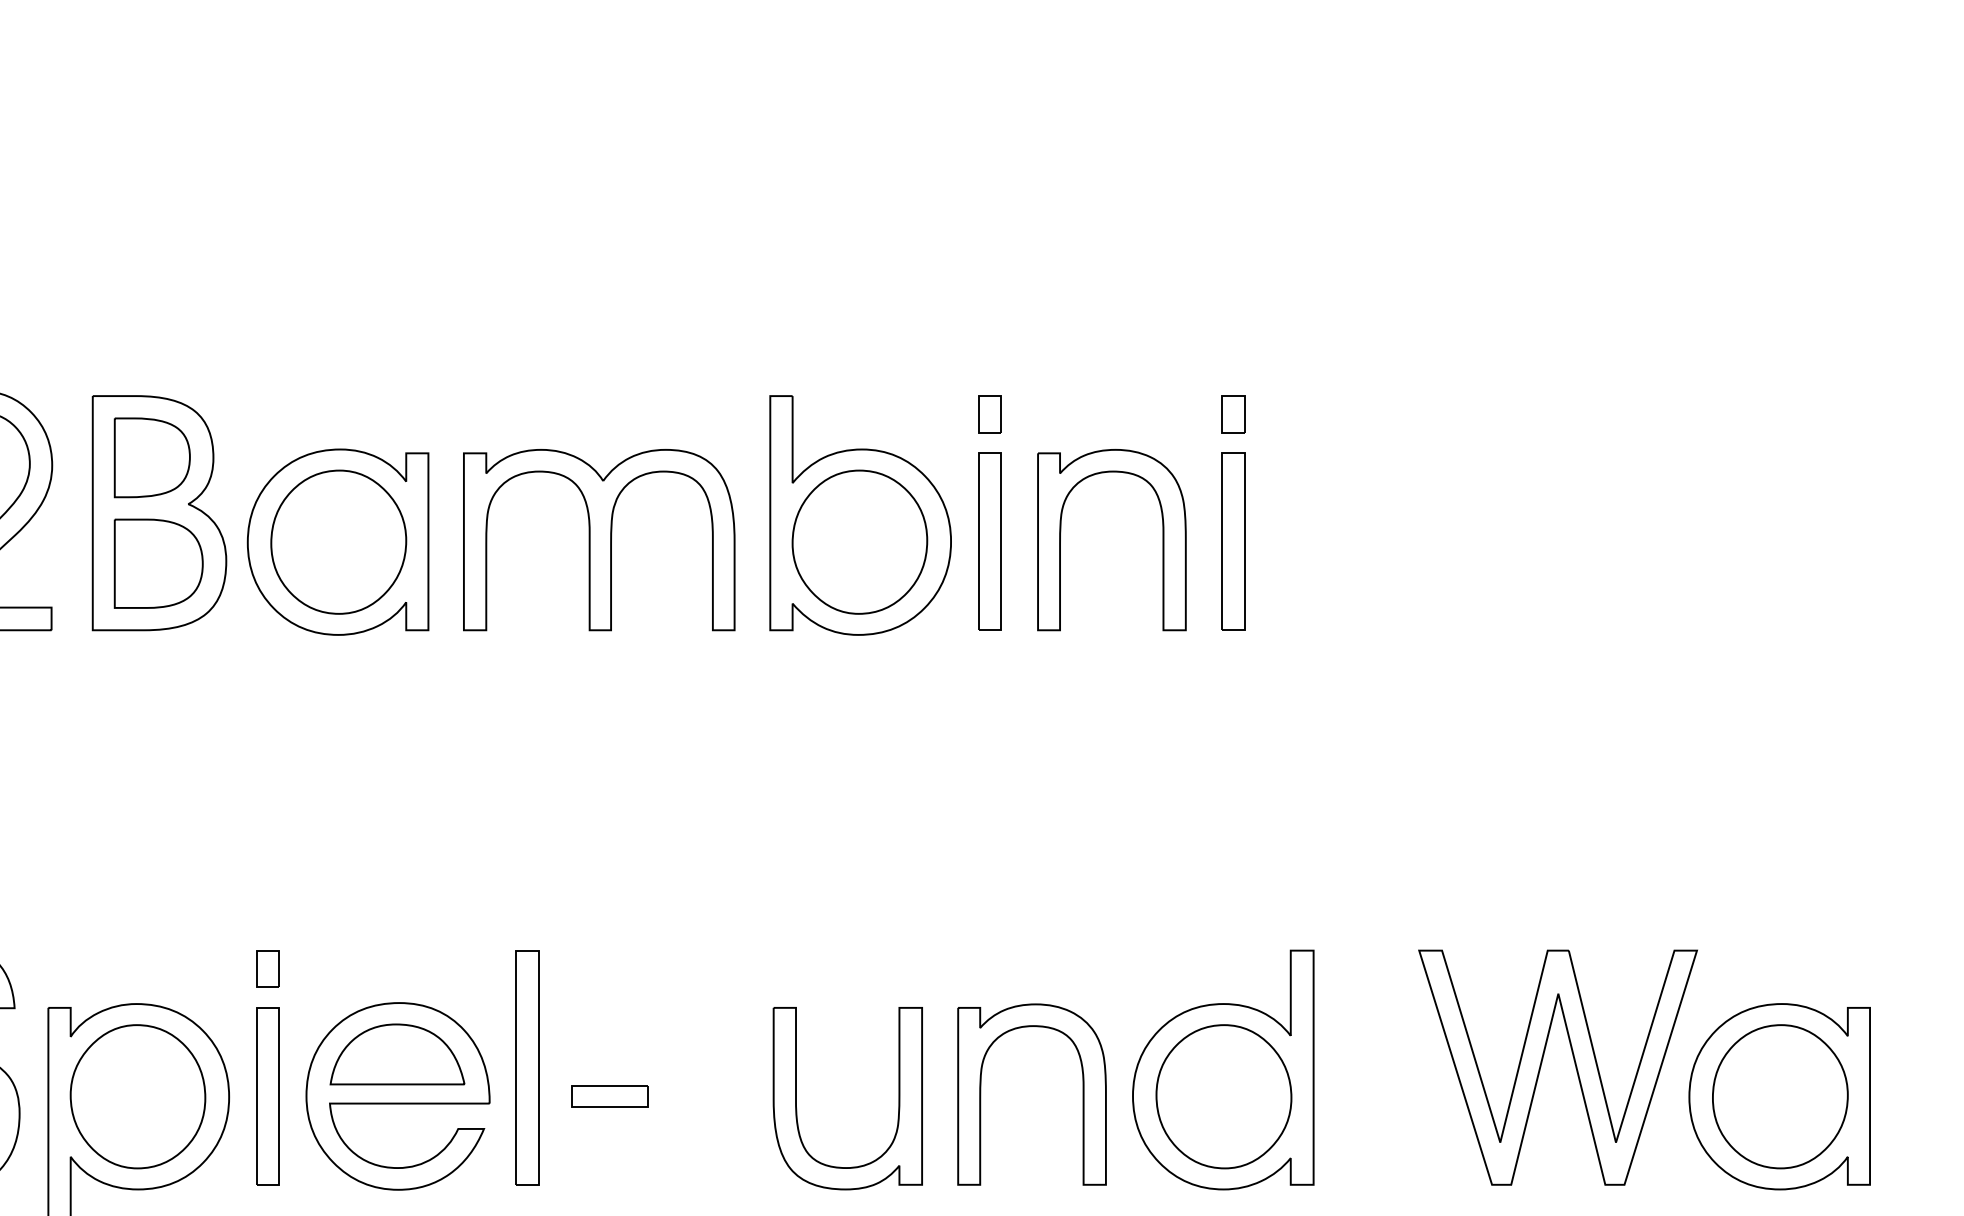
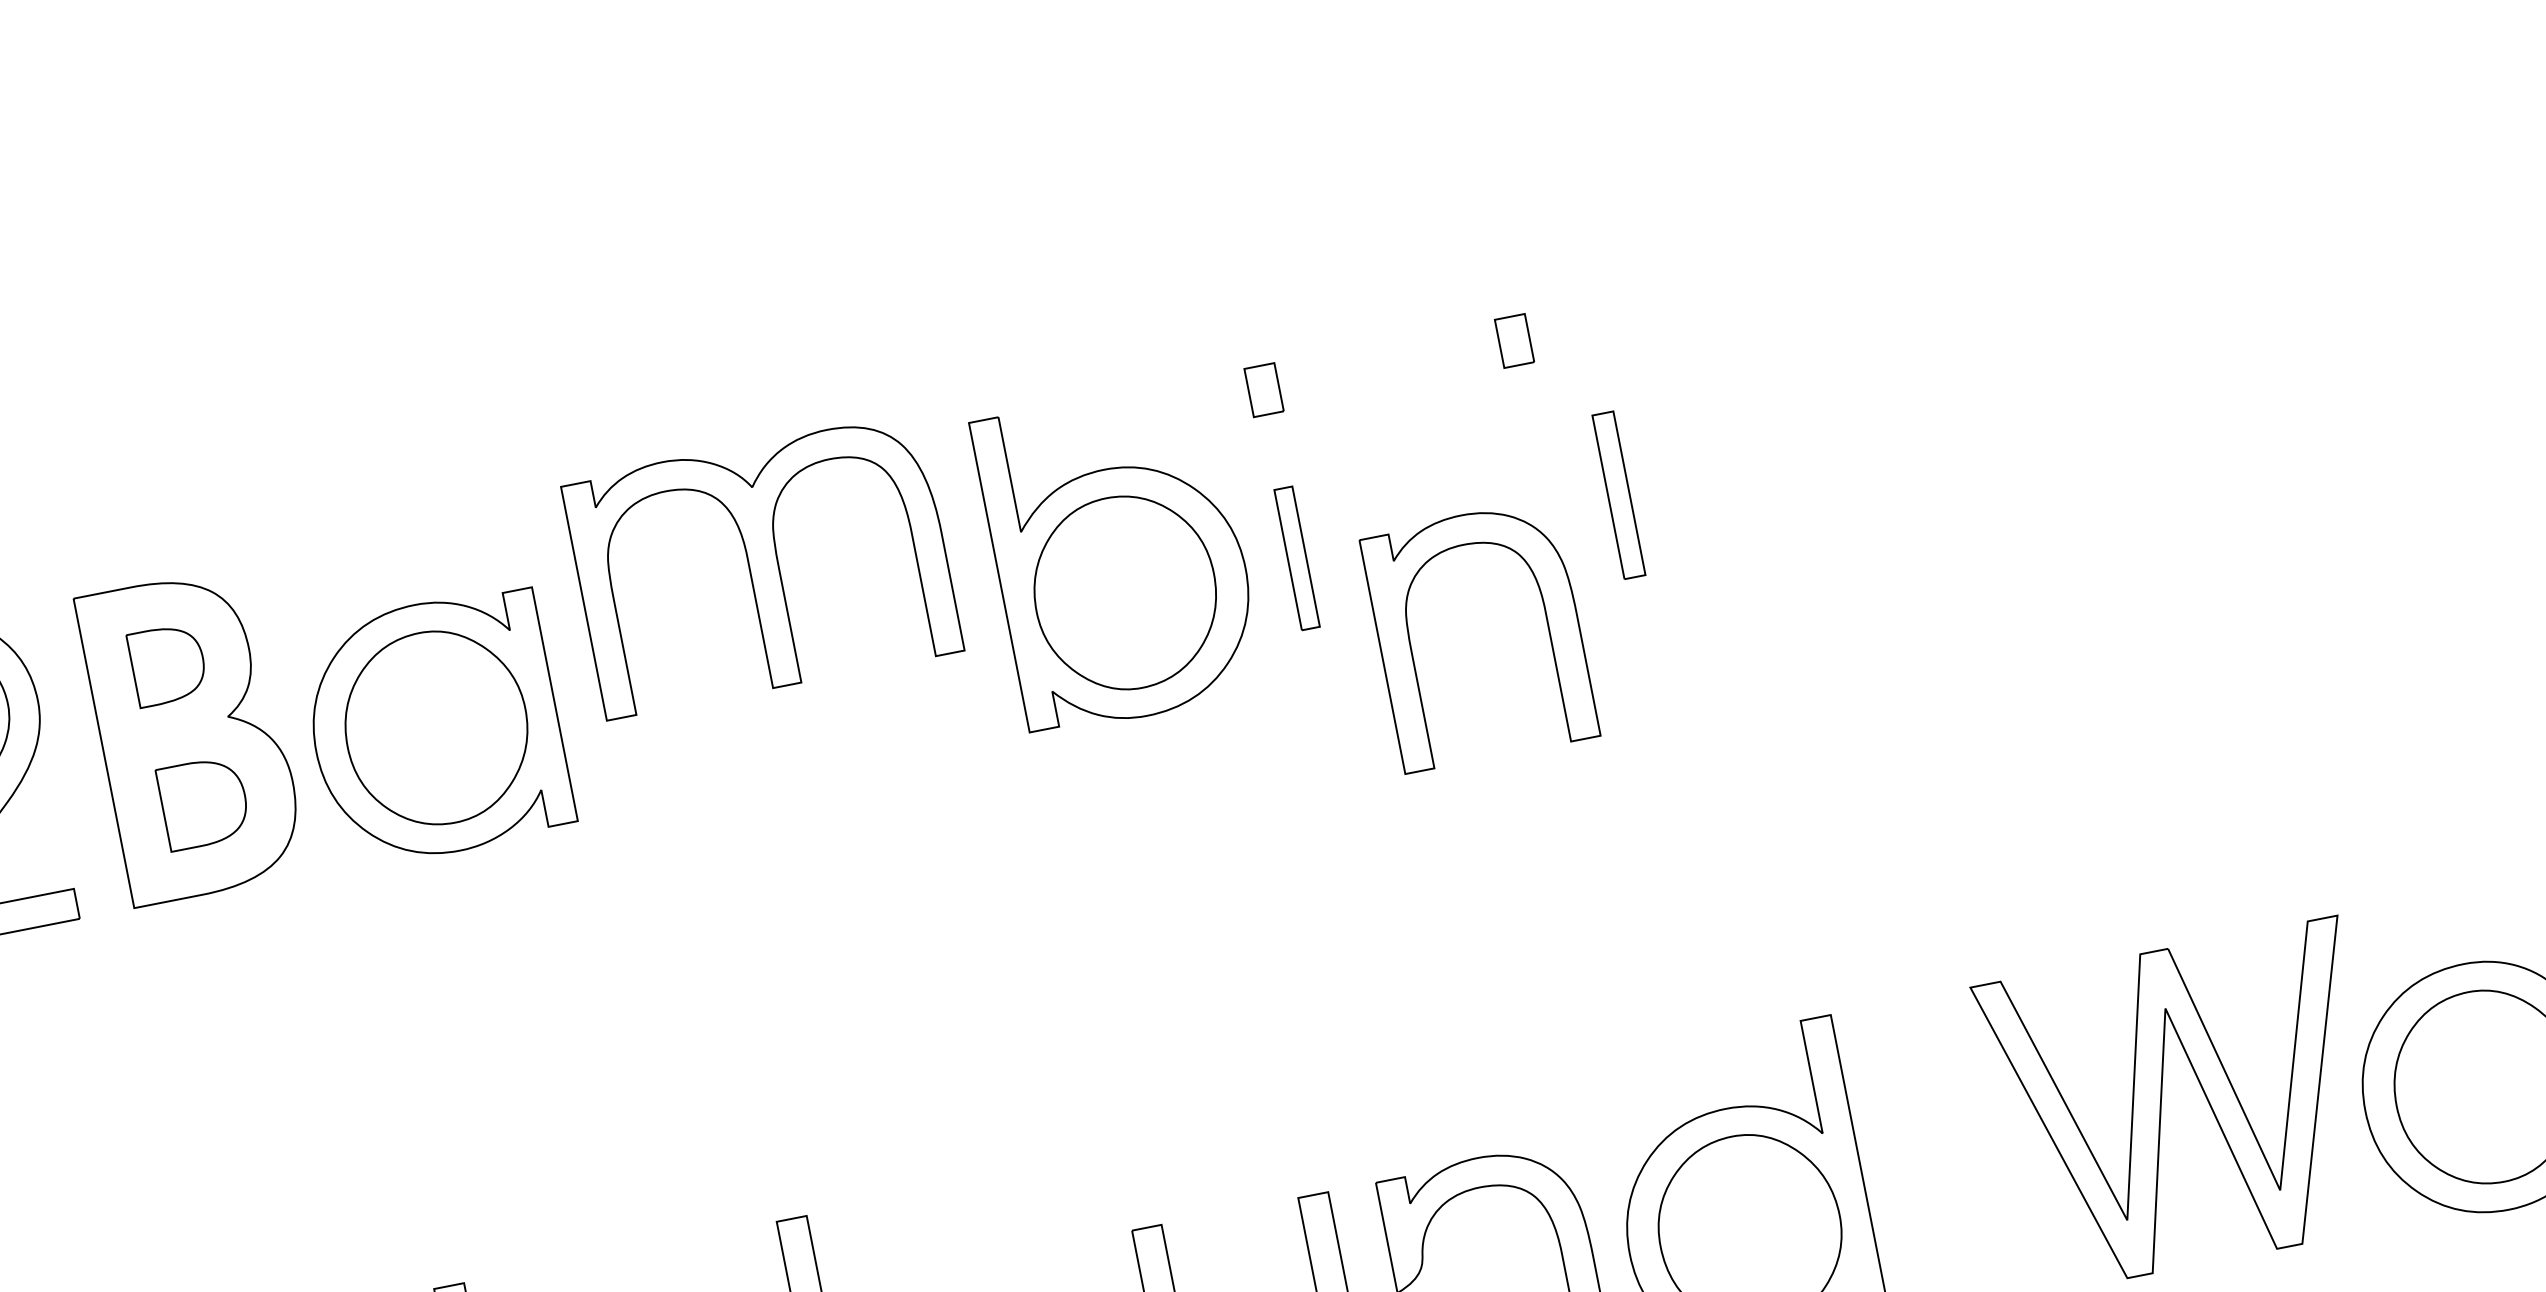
part: (1233, 414) -> (1514, 341), moved
part: (151, 457) -> (167, 664), size x0.7
part: (1061, 532) -> (1410, 638), moved
part: (599, 540) -> (762, 566), moved
part: (989, 541) -> (1296, 558), size x0.6
part: (1233, 541) -> (1618, 495), size x0.7
part: (158, 563) -> (203, 802), size x0.7

